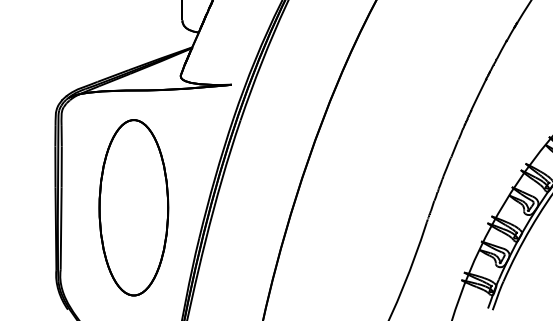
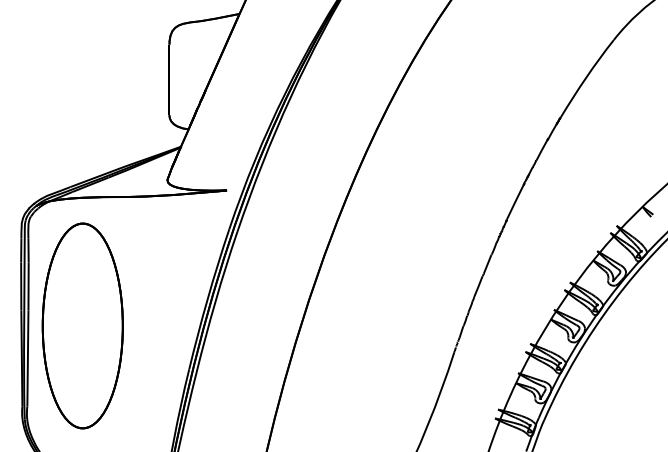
part: (133, 207) -> (82, 325), moved

